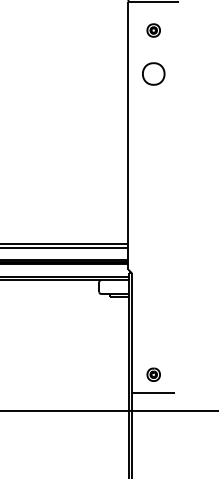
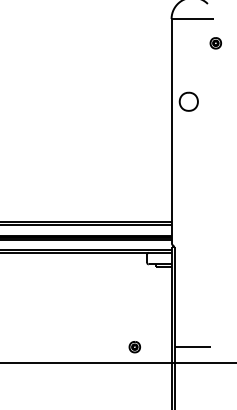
part: (153, 30) -> (215, 43), moved
part: (153, 73) -> (188, 101), moved
part: (153, 375) -> (134, 347), moved

